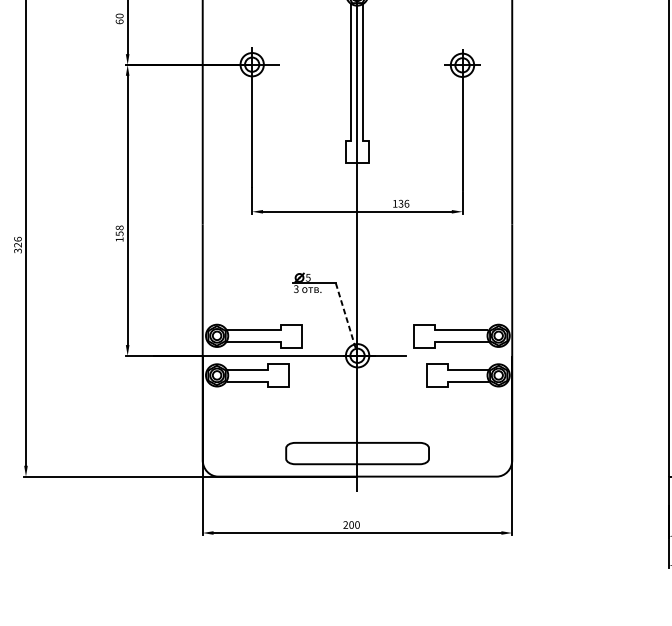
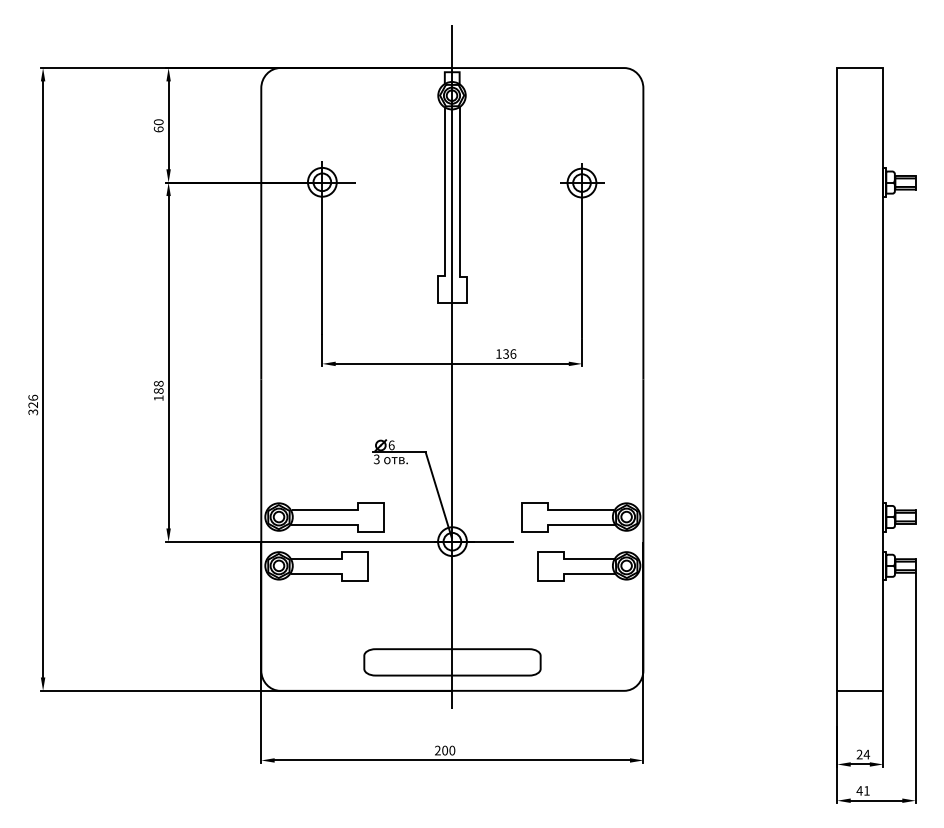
text: (119, 234) -> (158, 391), 158 -> 188
text: (308, 277) -> (391, 445), 5 -> 6
line: (346, 318) -> (438, 495), dashed -> solid

